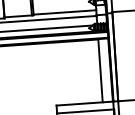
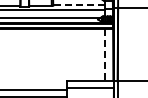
line: (65, 12) -> (79, 5), solid -> dashed
line: (99, 71) -> (104, 55), solid -> dashed

